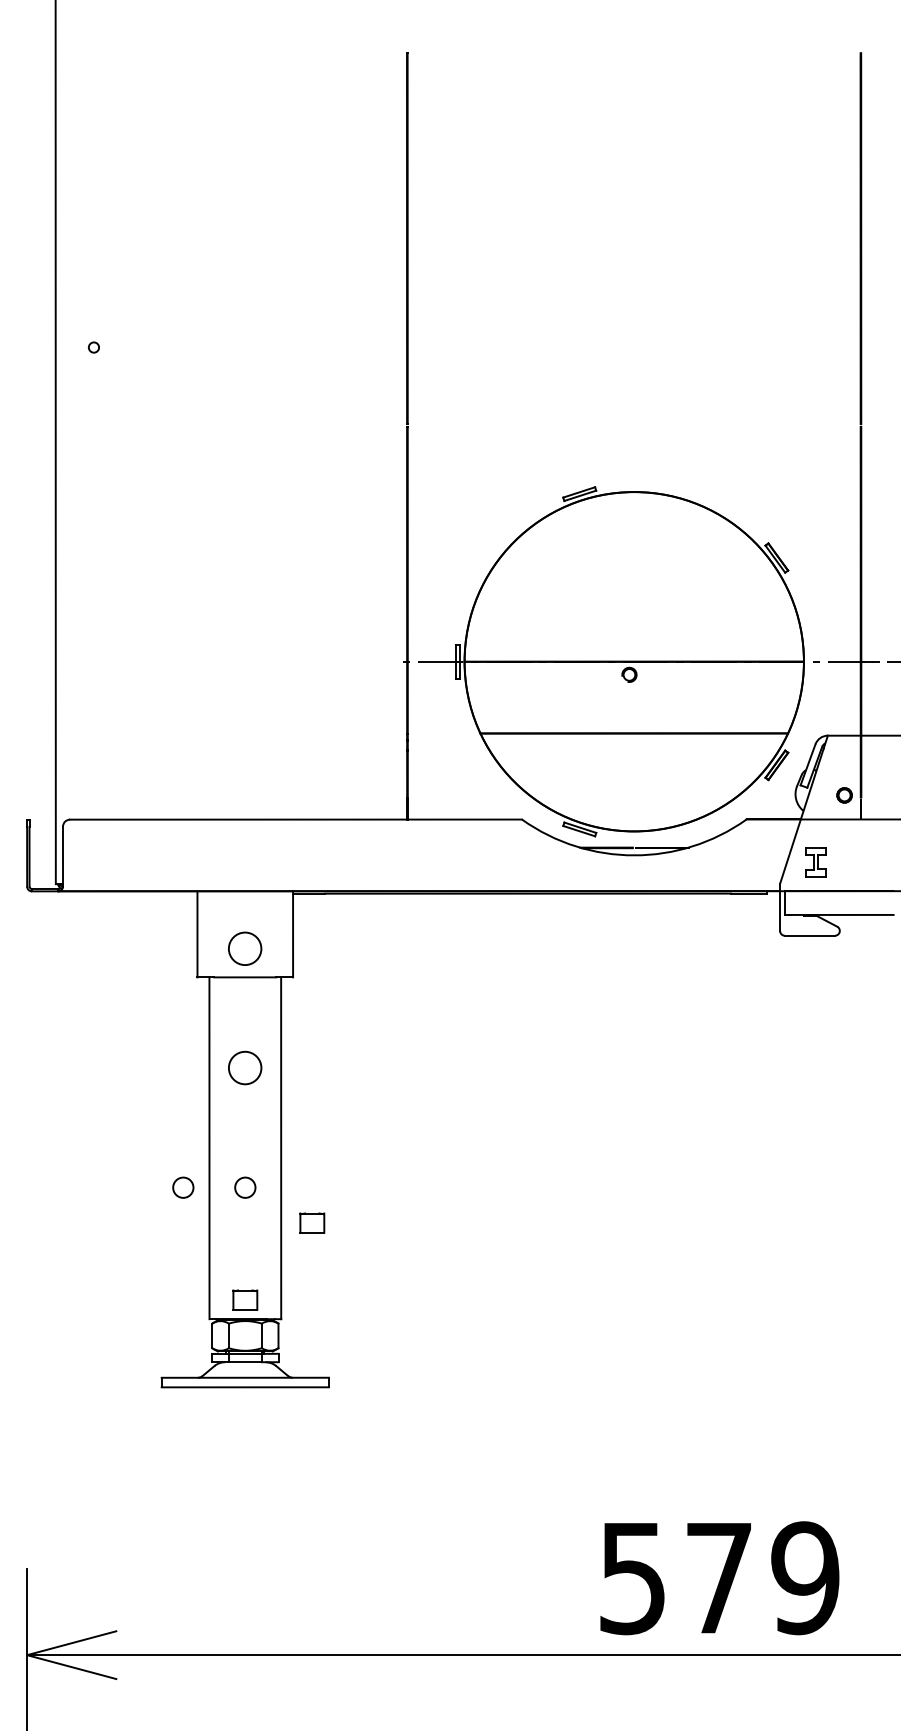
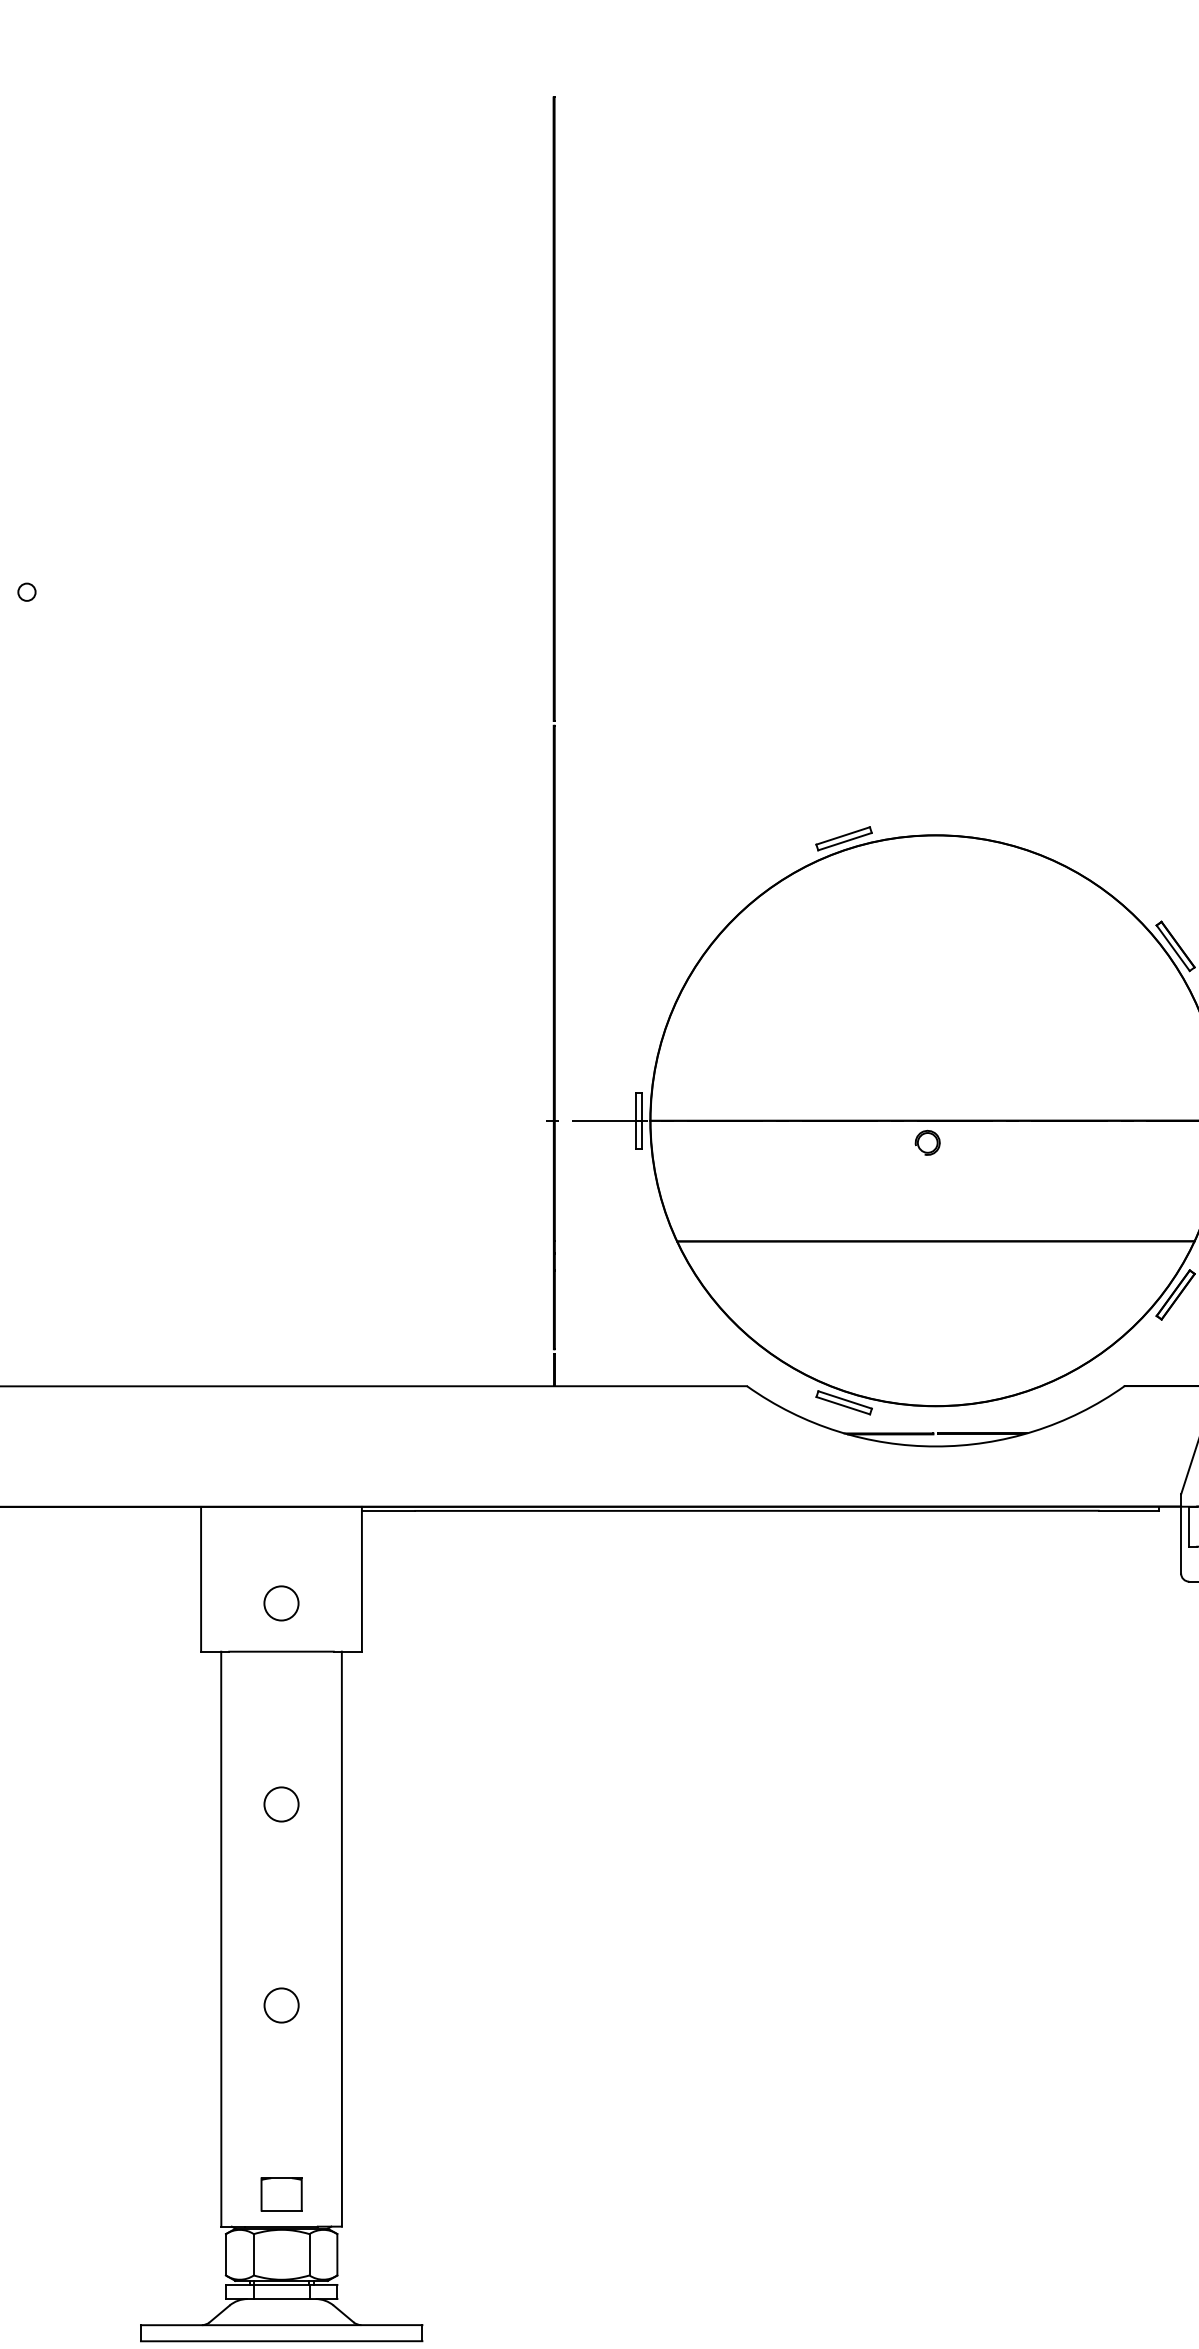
circle: (245, 948) -> (281, 1603), size x0.62
circle: (245, 1068) -> (281, 1804), size x0.62
circle: (183, 1187) -> (177, 2005), removed
part: (312, 1222) -> (394, 2063), removed

